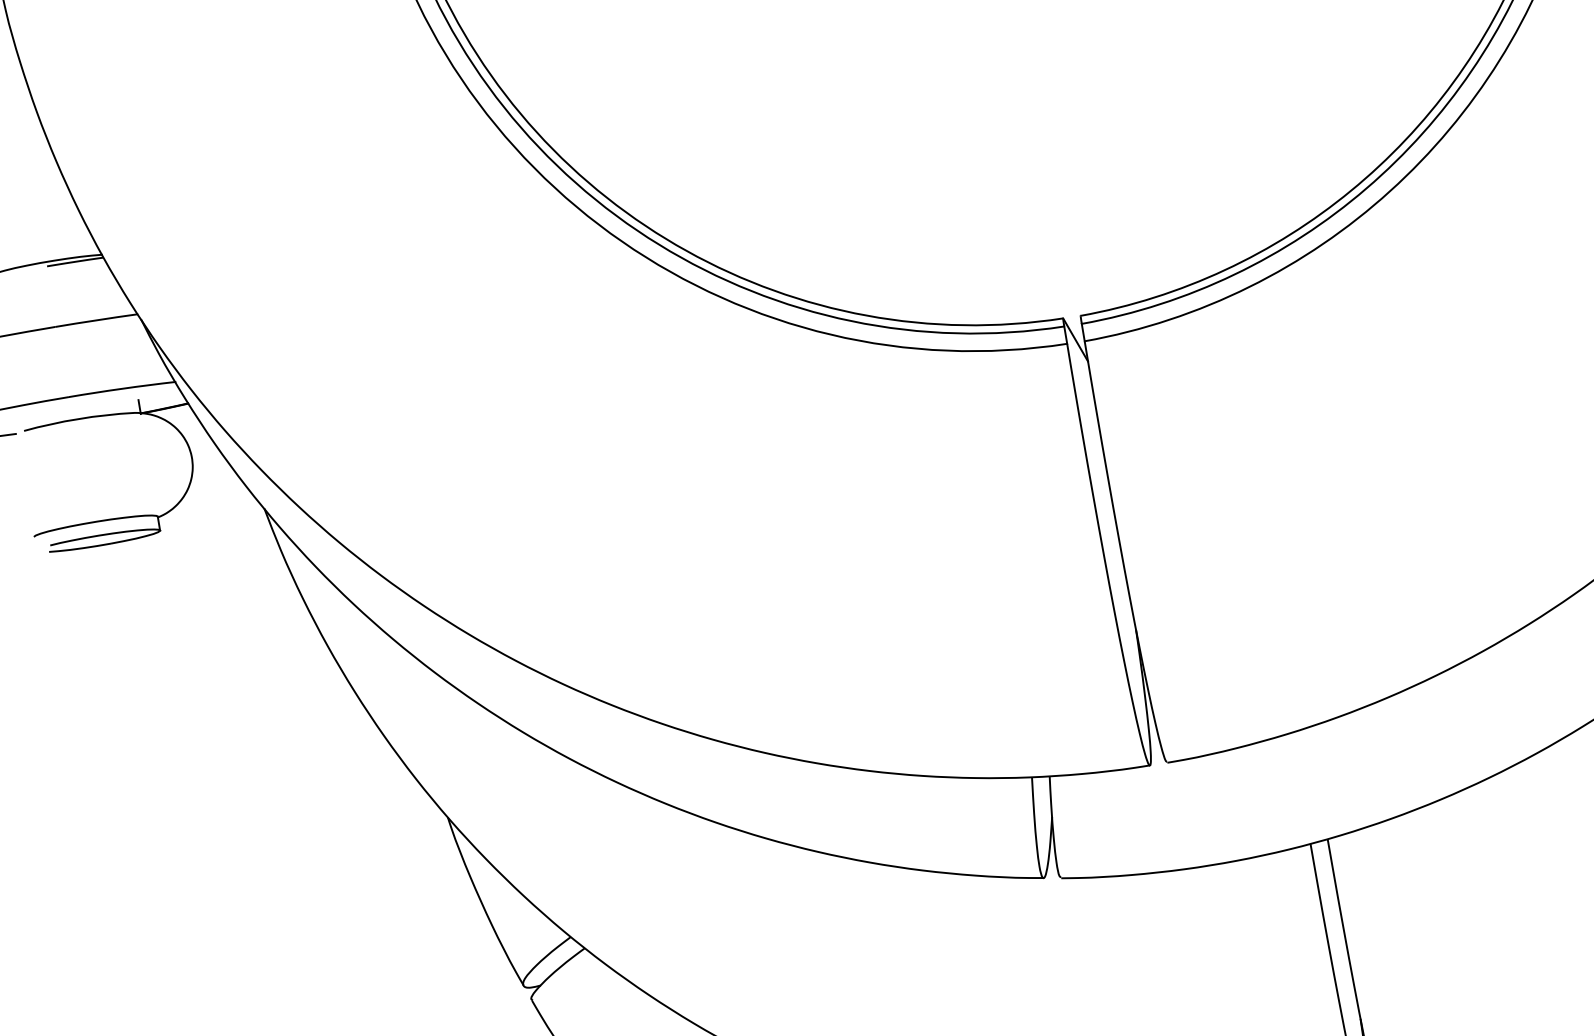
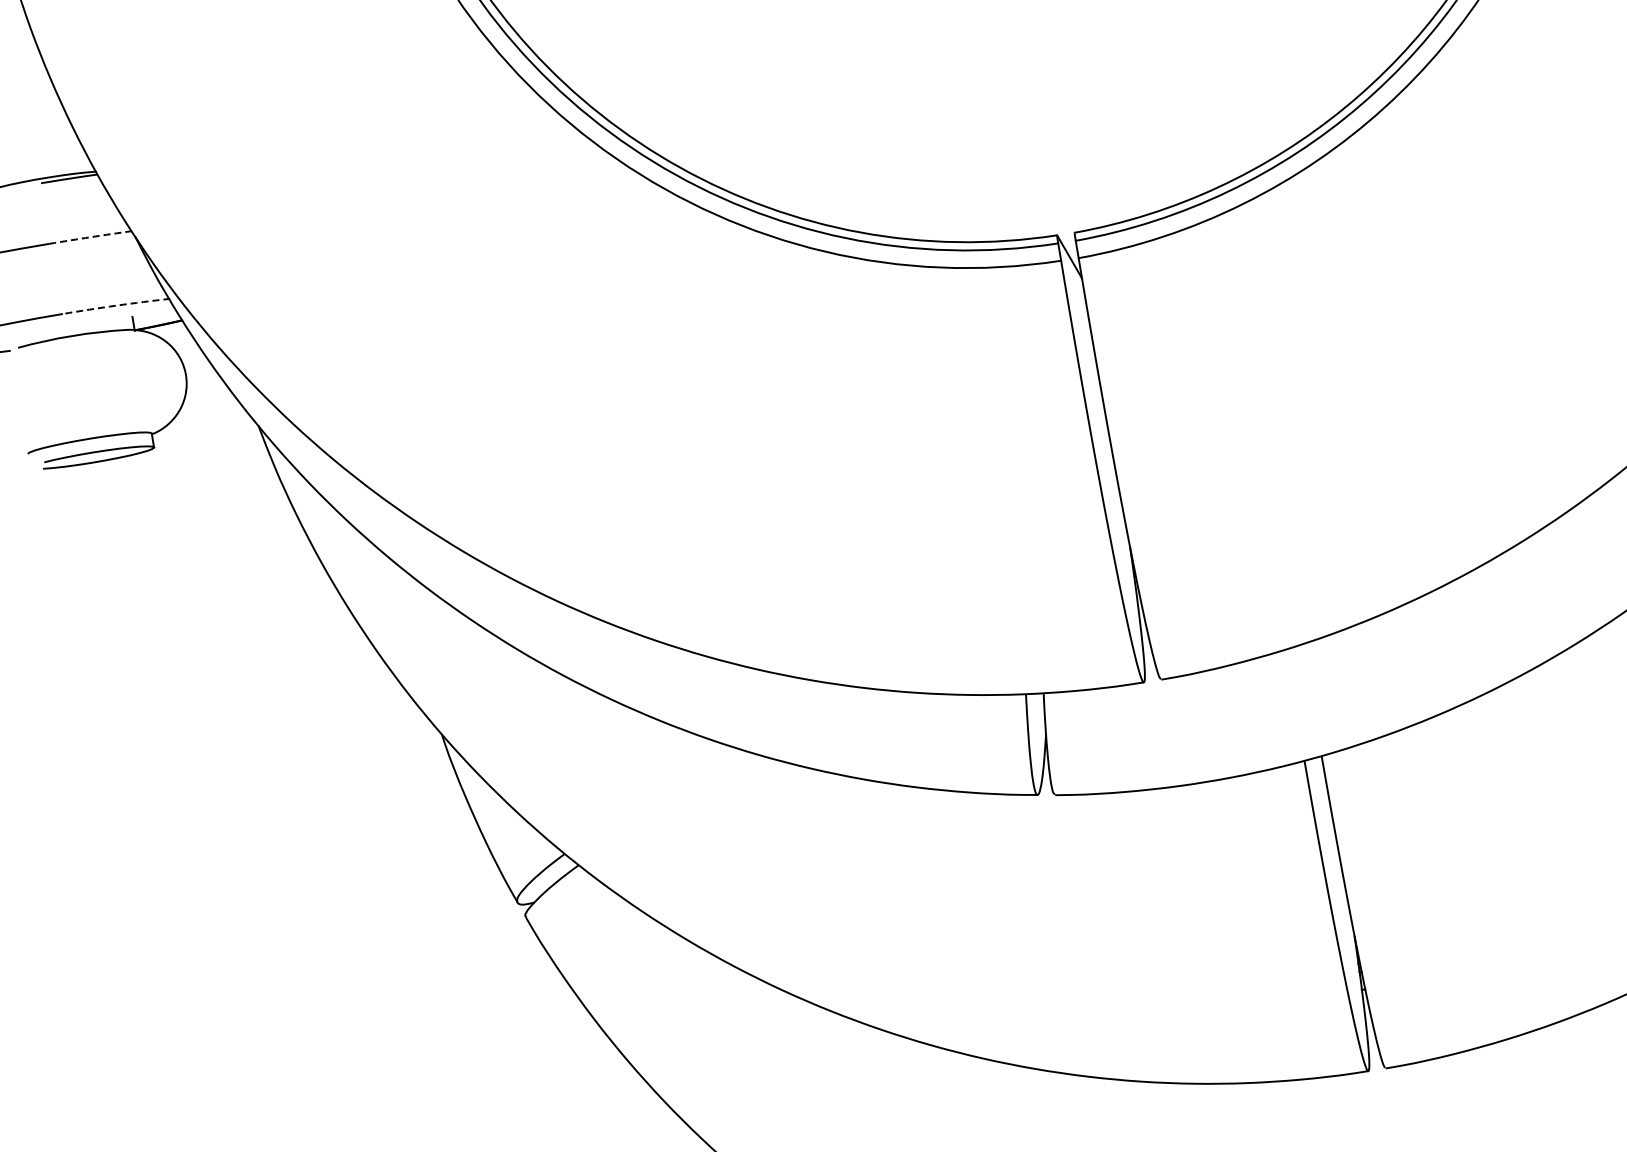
arc: (96, 320) -> (90, 237), solid -> dashed
arc: (122, 388) -> (116, 305), solid -> dashed

